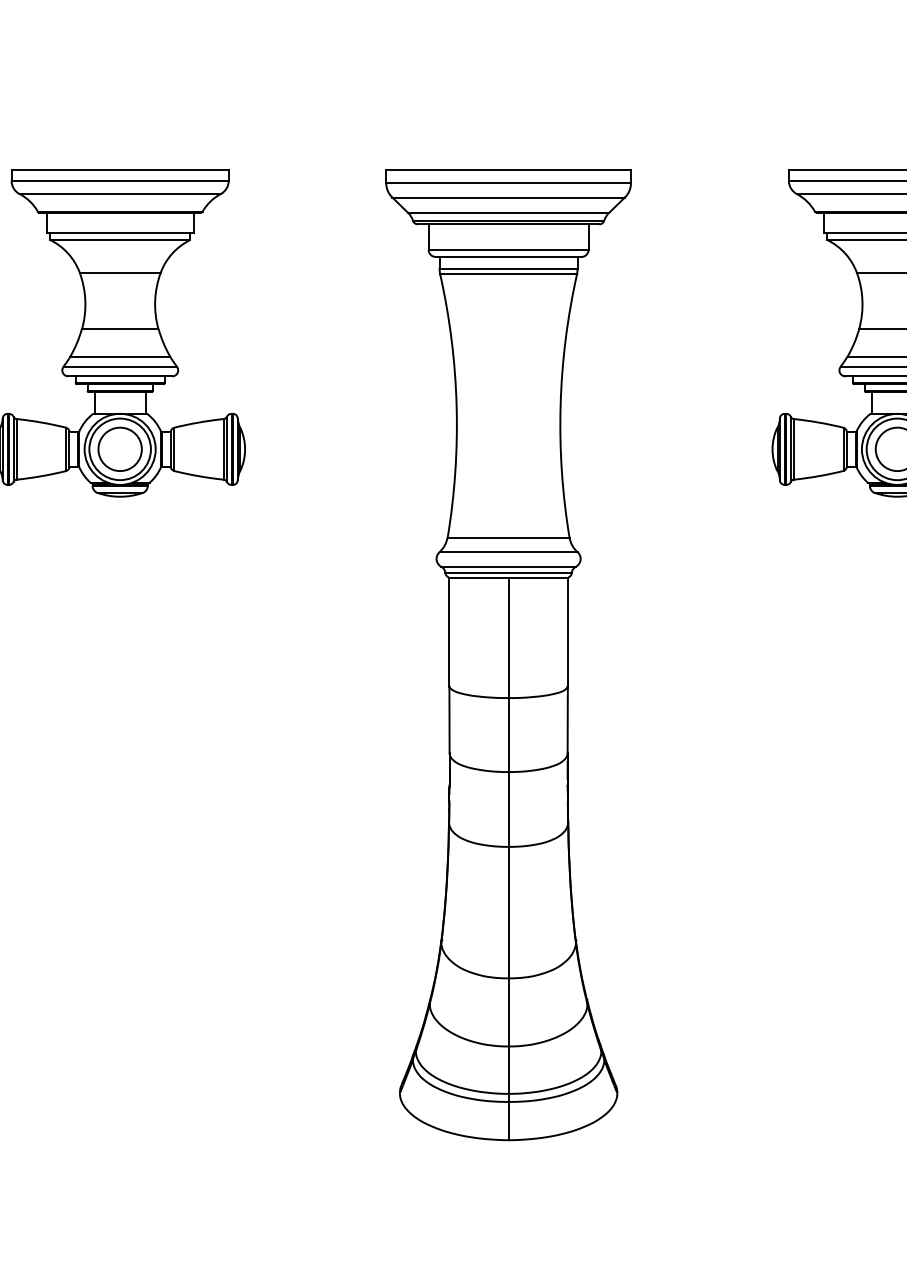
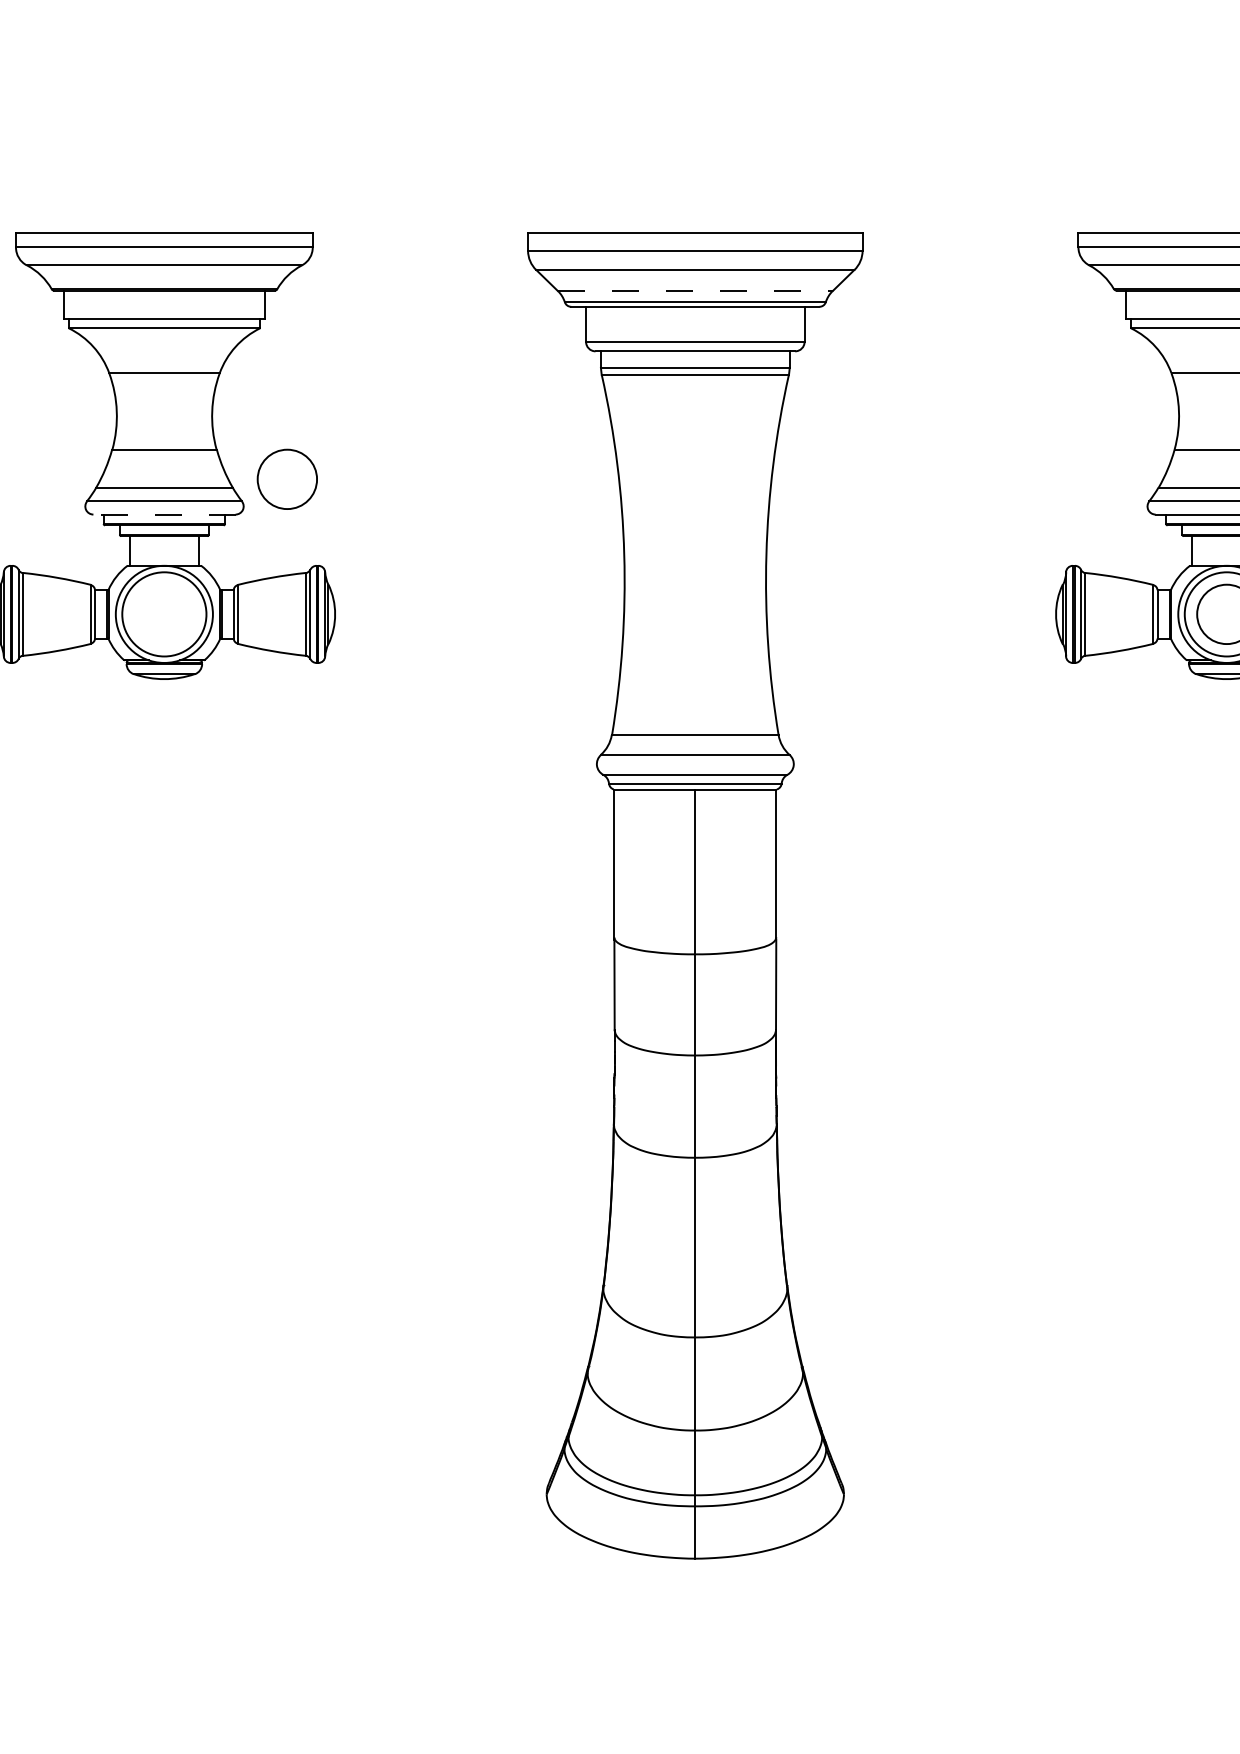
line: (508, 212) -> (695, 290), solid -> dashed
line: (120, 376) -> (164, 514), solid -> dashed
circle: (119, 448) -> (286, 478), moved

